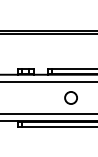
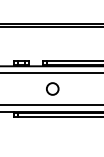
circle: (70, 97) -> (52, 88), moved

